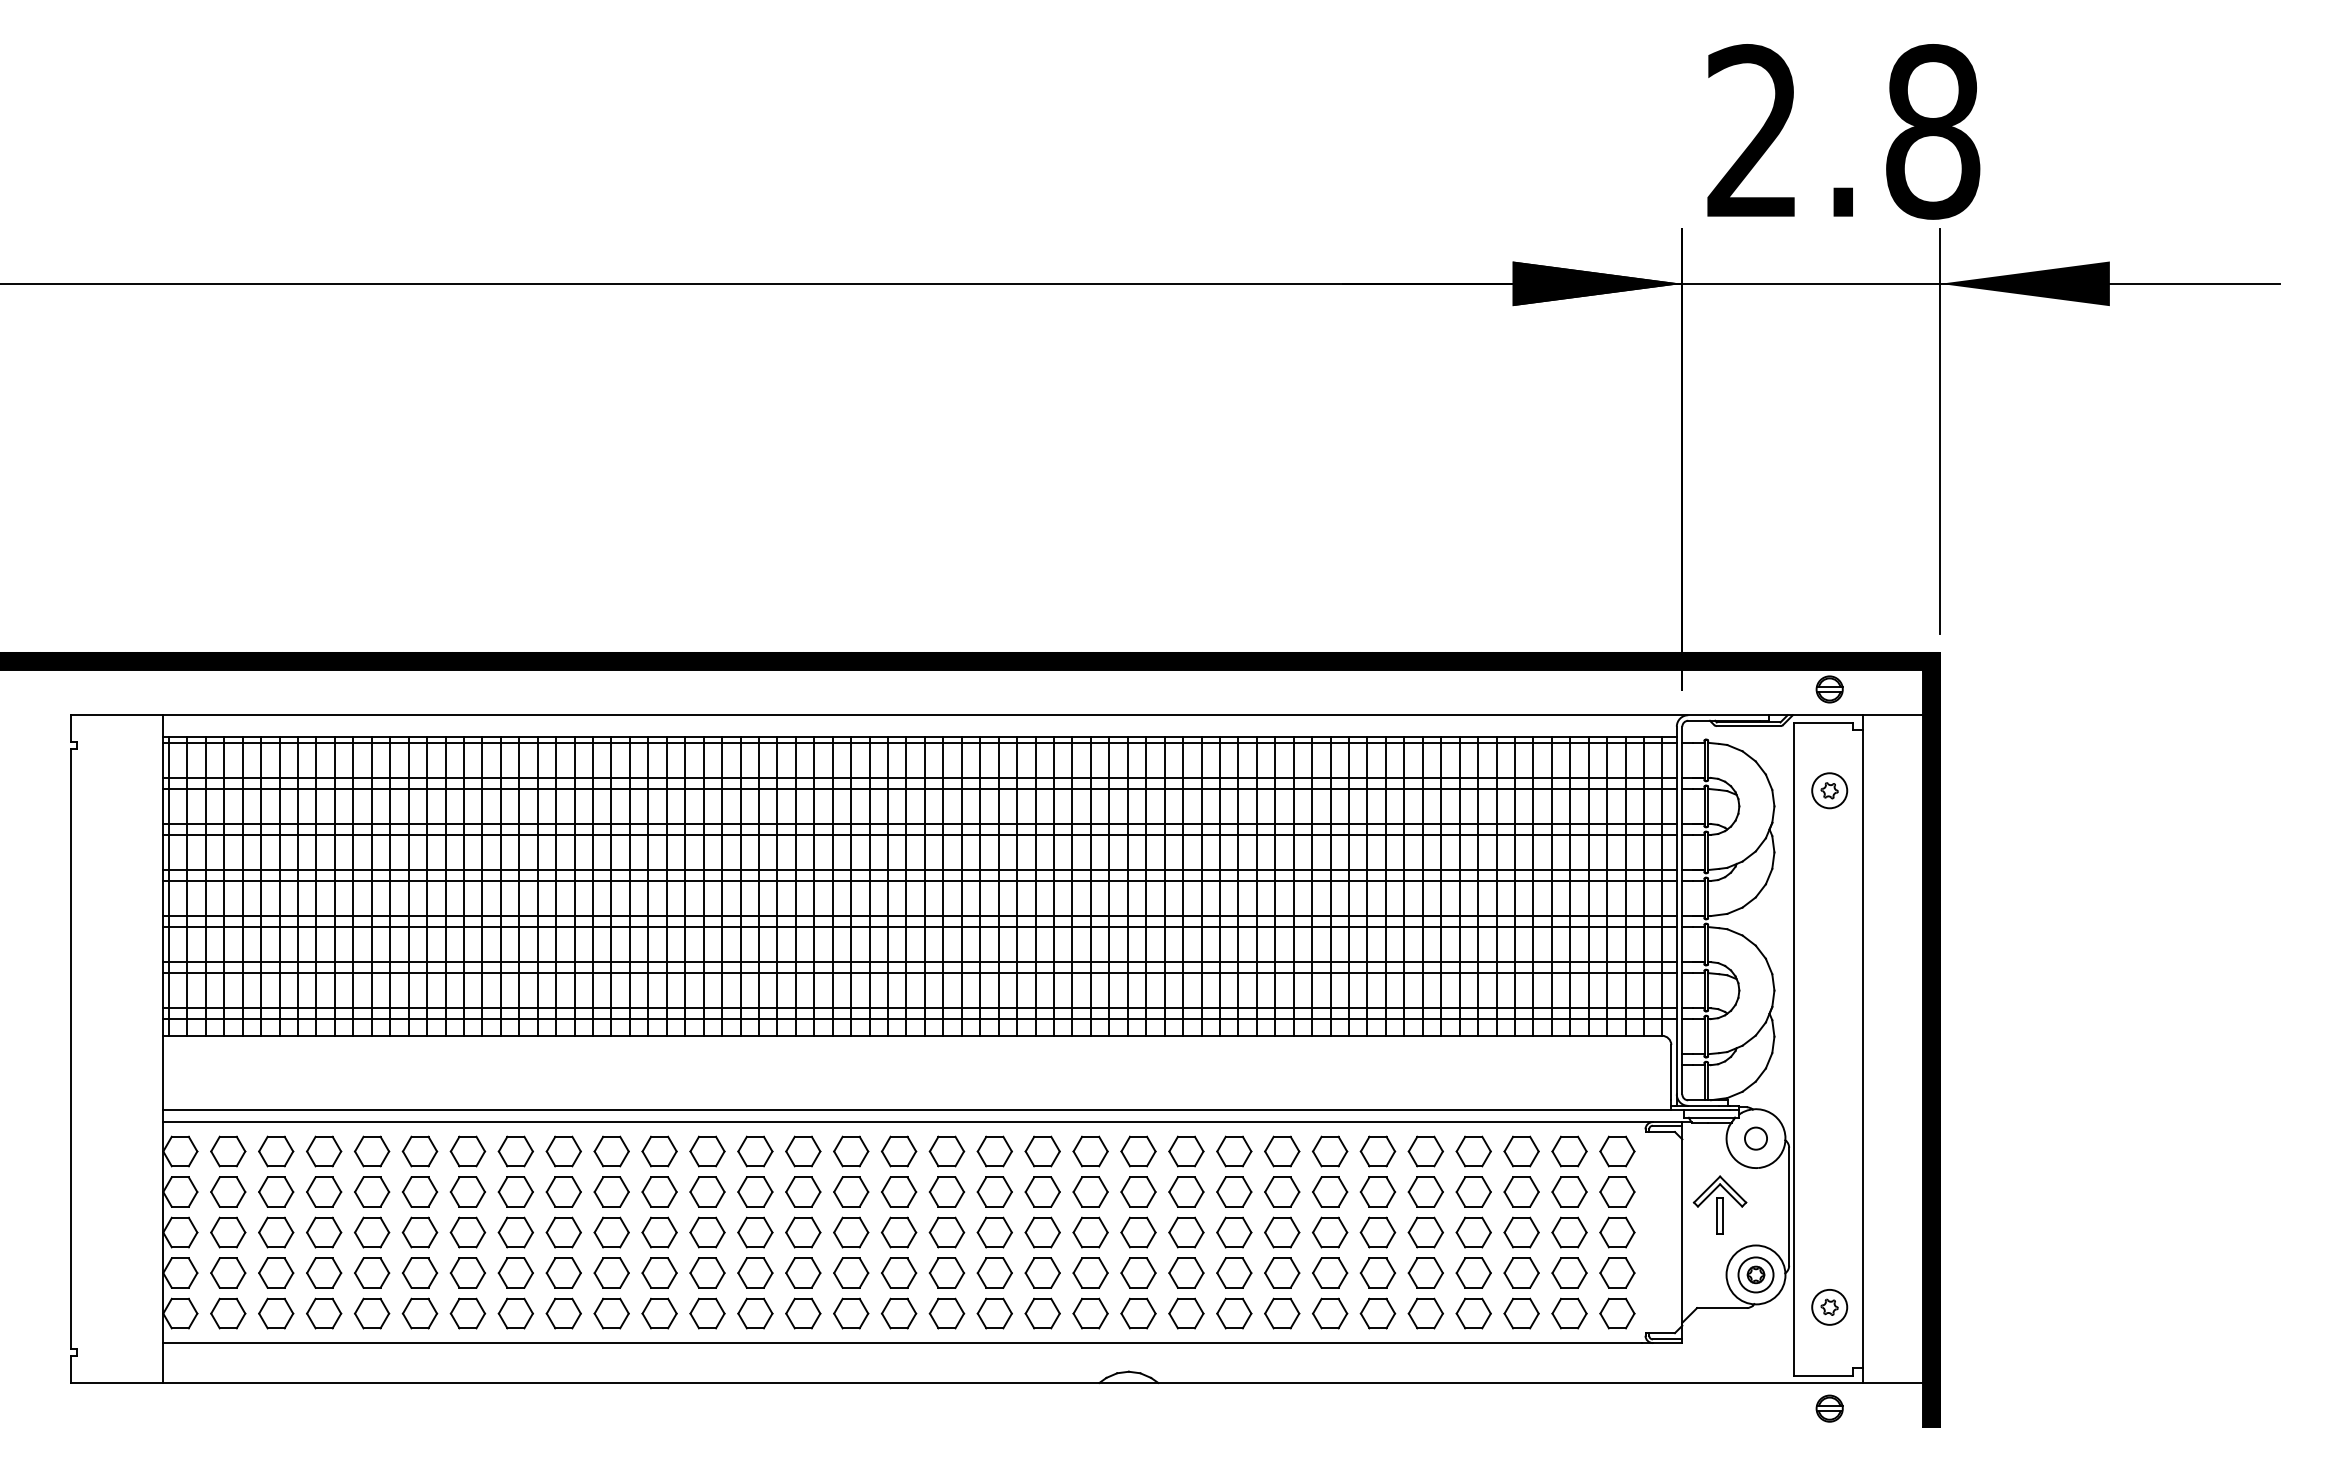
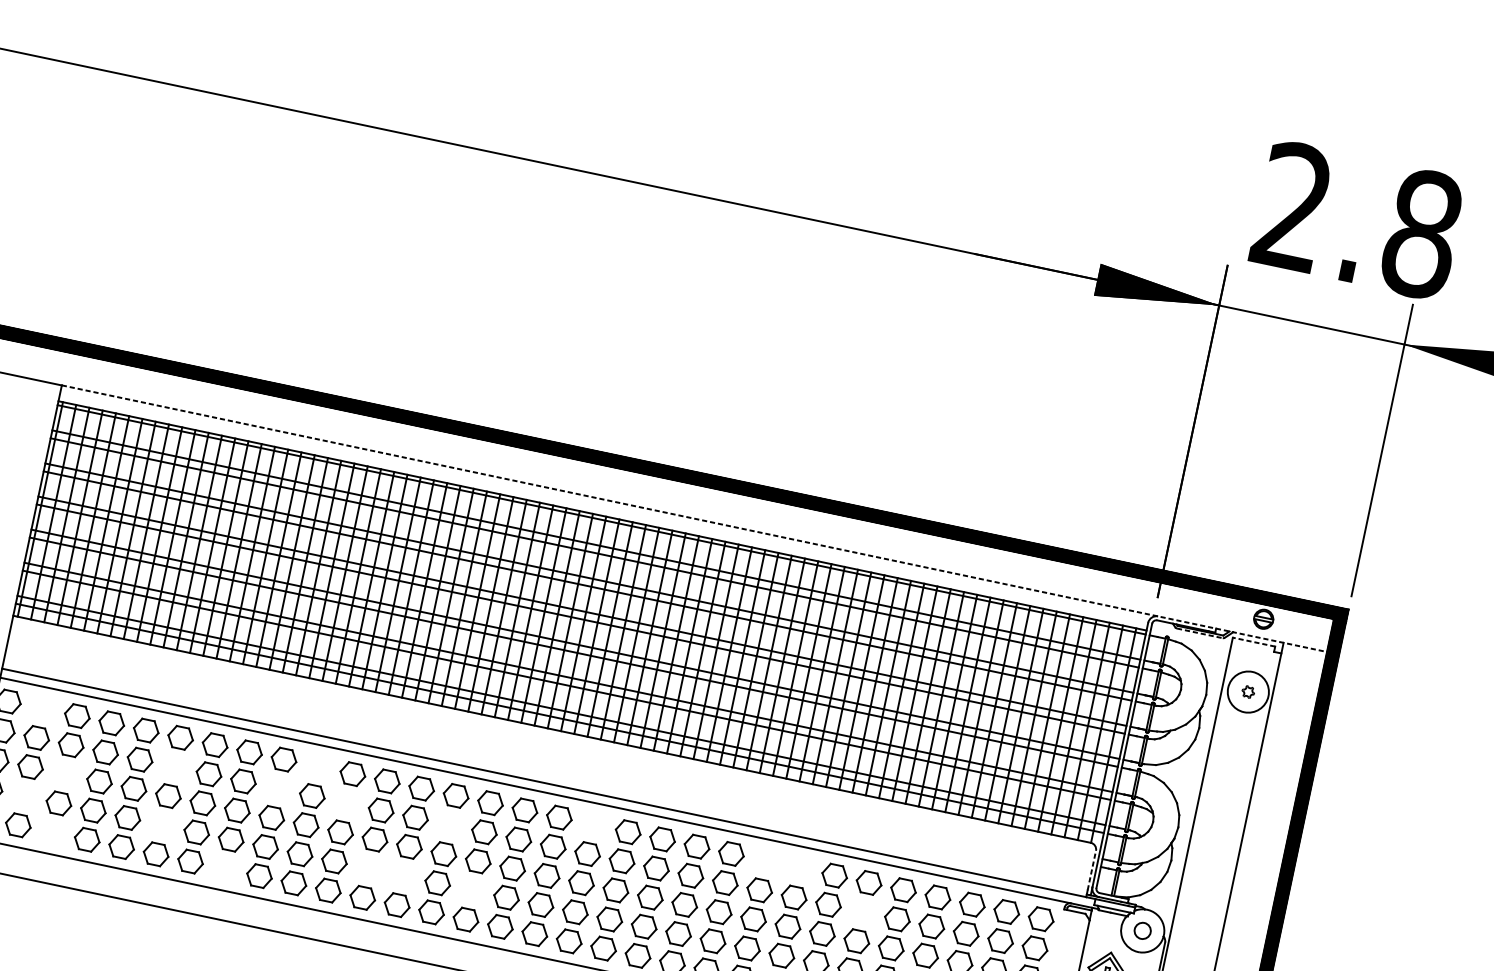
line: (1043, 715) -> (694, 518), solid -> dashed
line: (1822, 722) -> (1253, 641), solid -> dashed
line: (1748, 726) -> (1199, 633), solid -> dashed
circle: (1829, 790) -> (1248, 691), size x1.6
line: (1671, 1072) -> (1091, 870), solid -> dashed
part: (228, 1151) -> (43, 708), removed
part: (611, 1151) -> (318, 766), removed
part: (994, 1151) -> (593, 824), removed
part: (1234, 1151) -> (766, 861), removed
part: (1282, 1151) -> (800, 868), removed
part: (420, 1191) -> (174, 766), removed
part: (563, 1191) -> (277, 788), removed
part: (659, 1191) -> (346, 802), removed
part: (803, 1191) -> (450, 824), removed
part: (1377, 1191) -> (862, 911), removed
part: (276, 1232) -> (65, 774), removed
part: (228, 1272) -> (24, 795), removed
part: (420, 1272) -> (162, 824), removed
part: (707, 1272) -> (368, 868), removed
part: (755, 1272) -> (403, 875), removed
part: (851, 1272) -> (472, 890), removed
part: (276, 1313) -> (53, 832), removed
part: (515, 1313) -> (224, 868), removed

